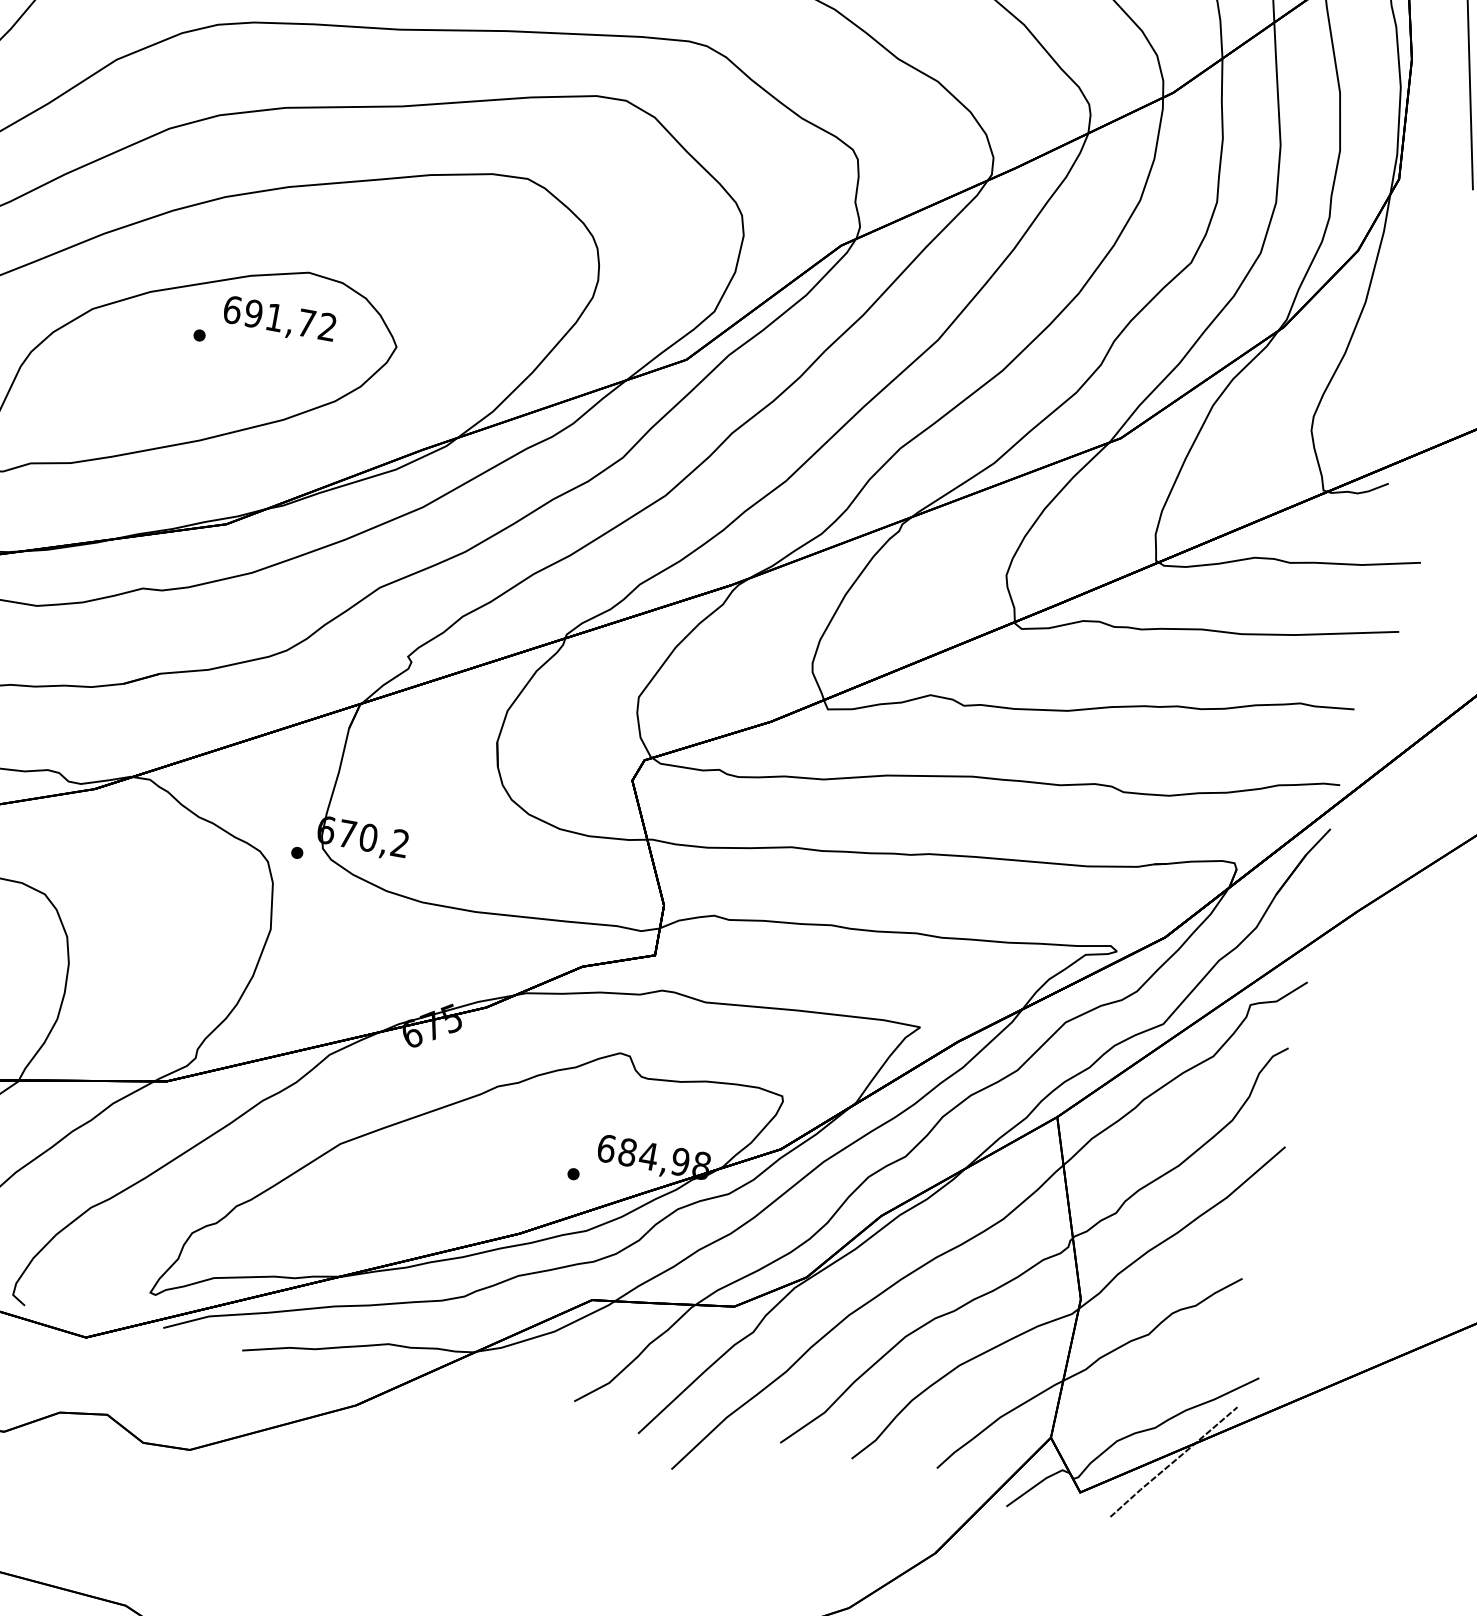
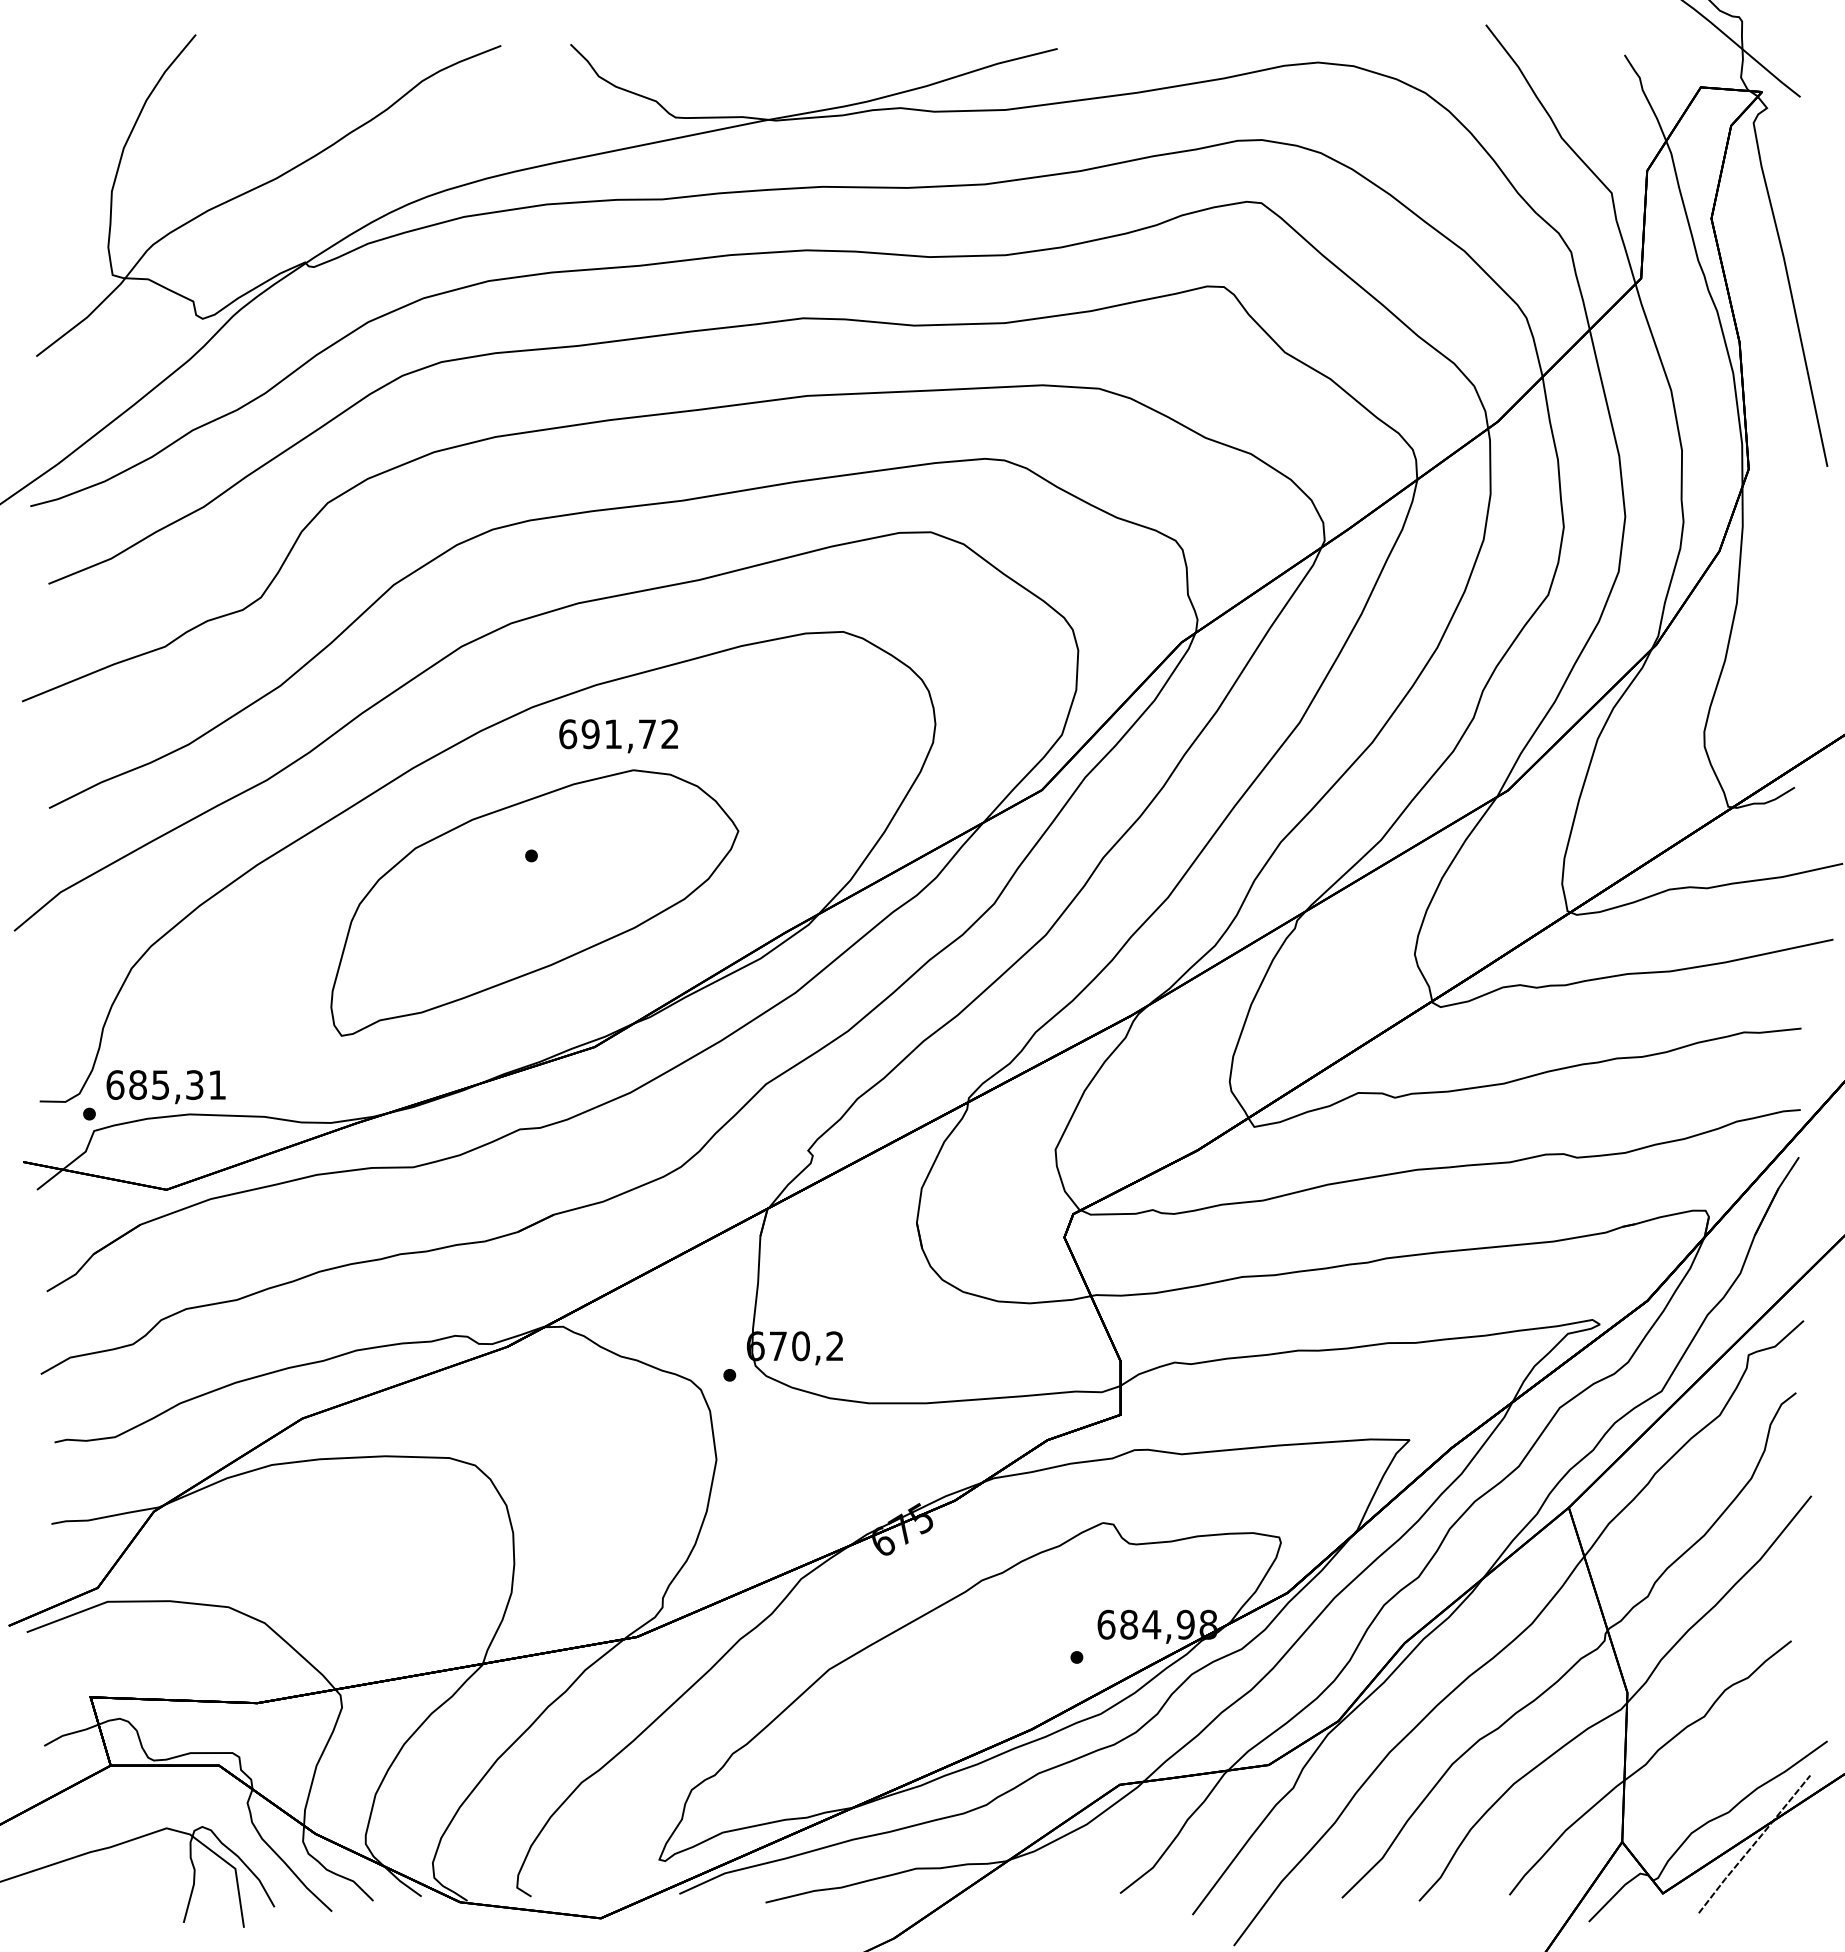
text: (279, 320) -> (618, 736), moved

